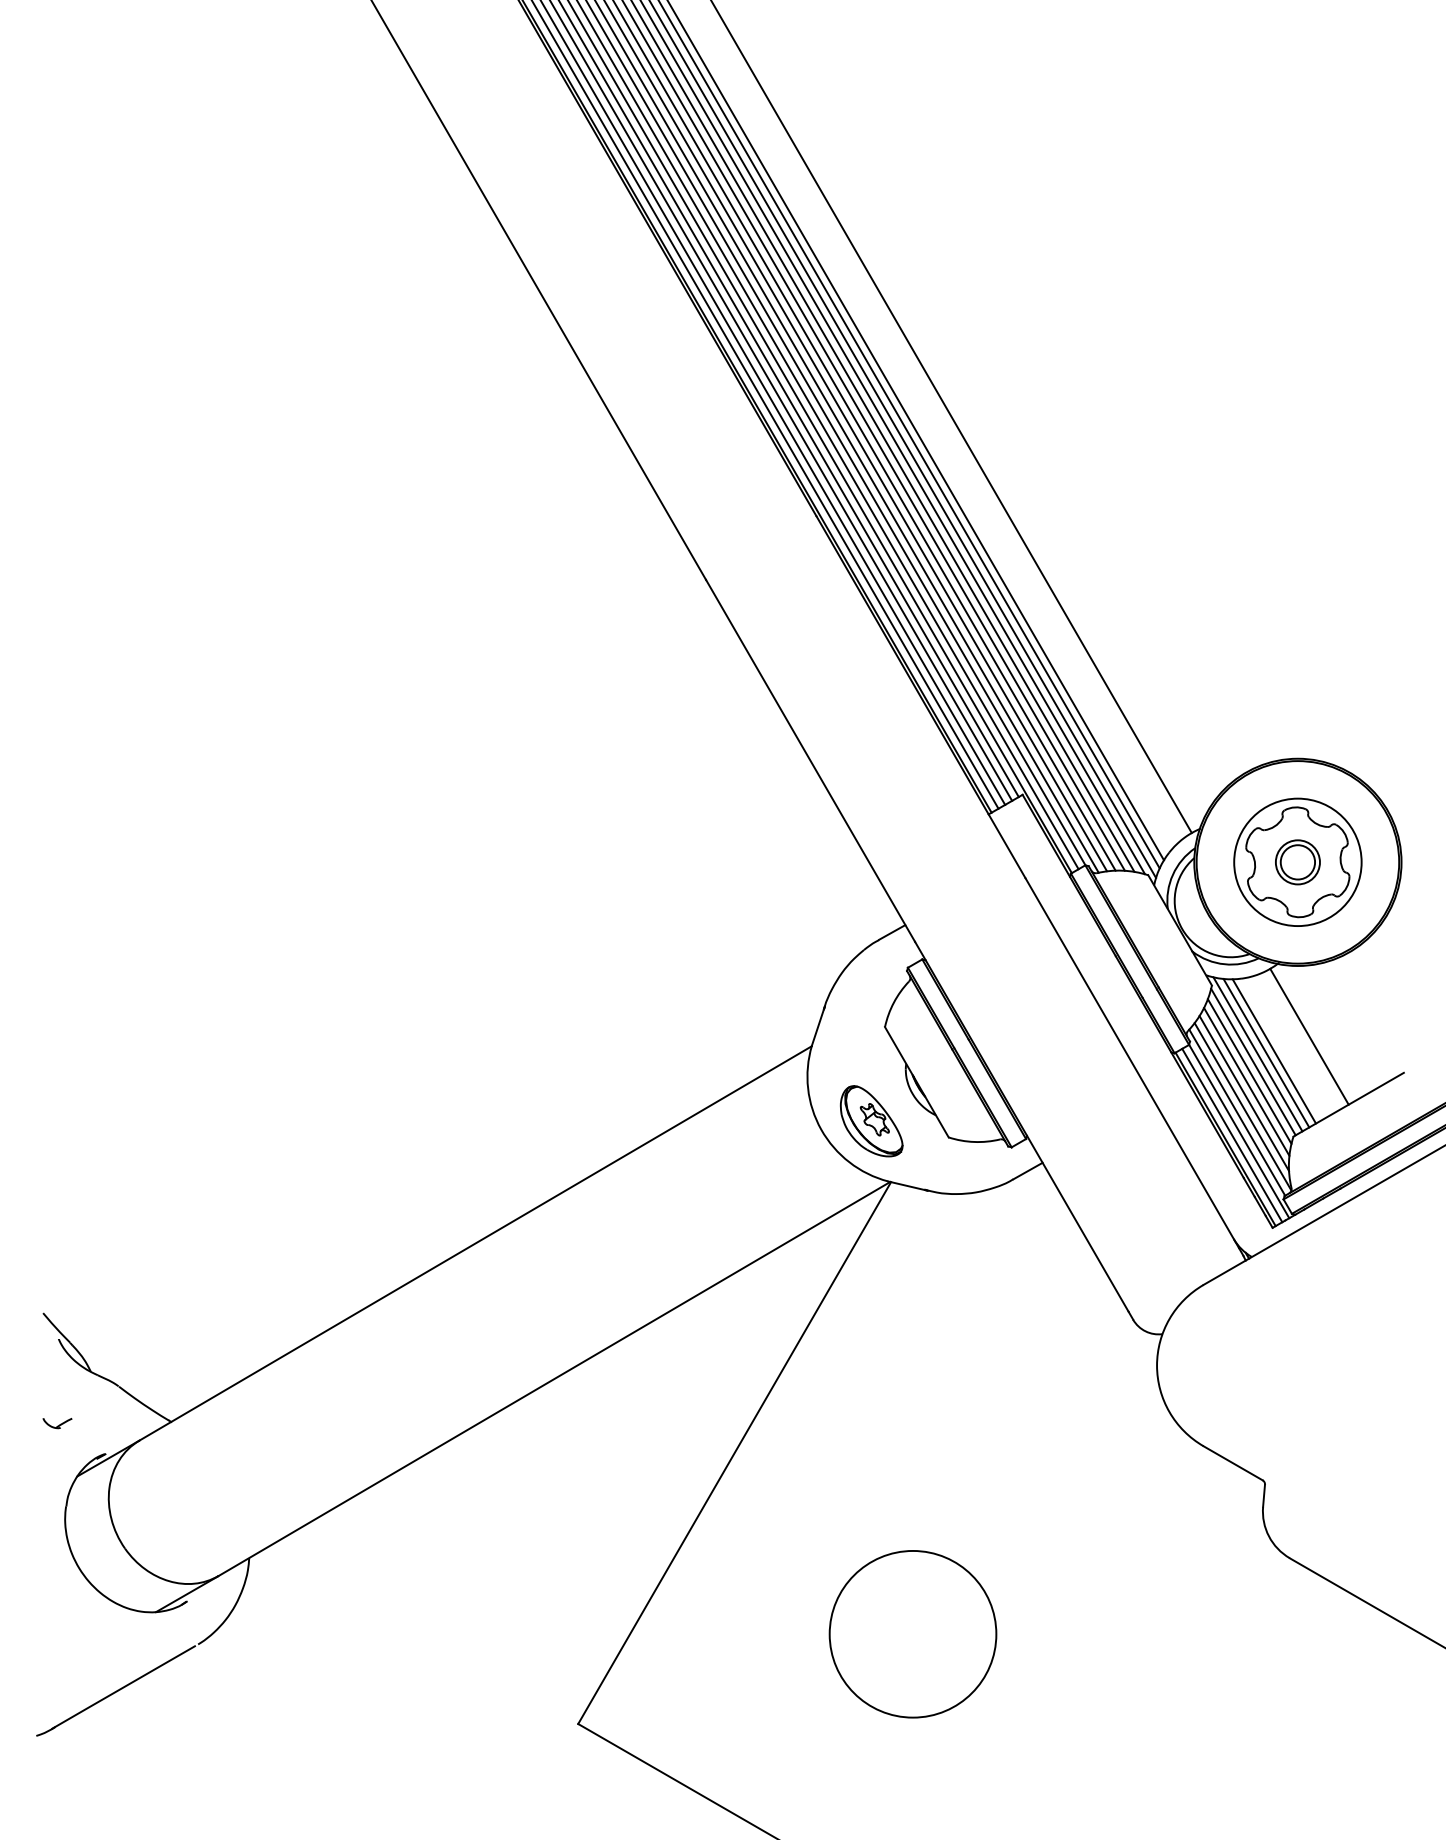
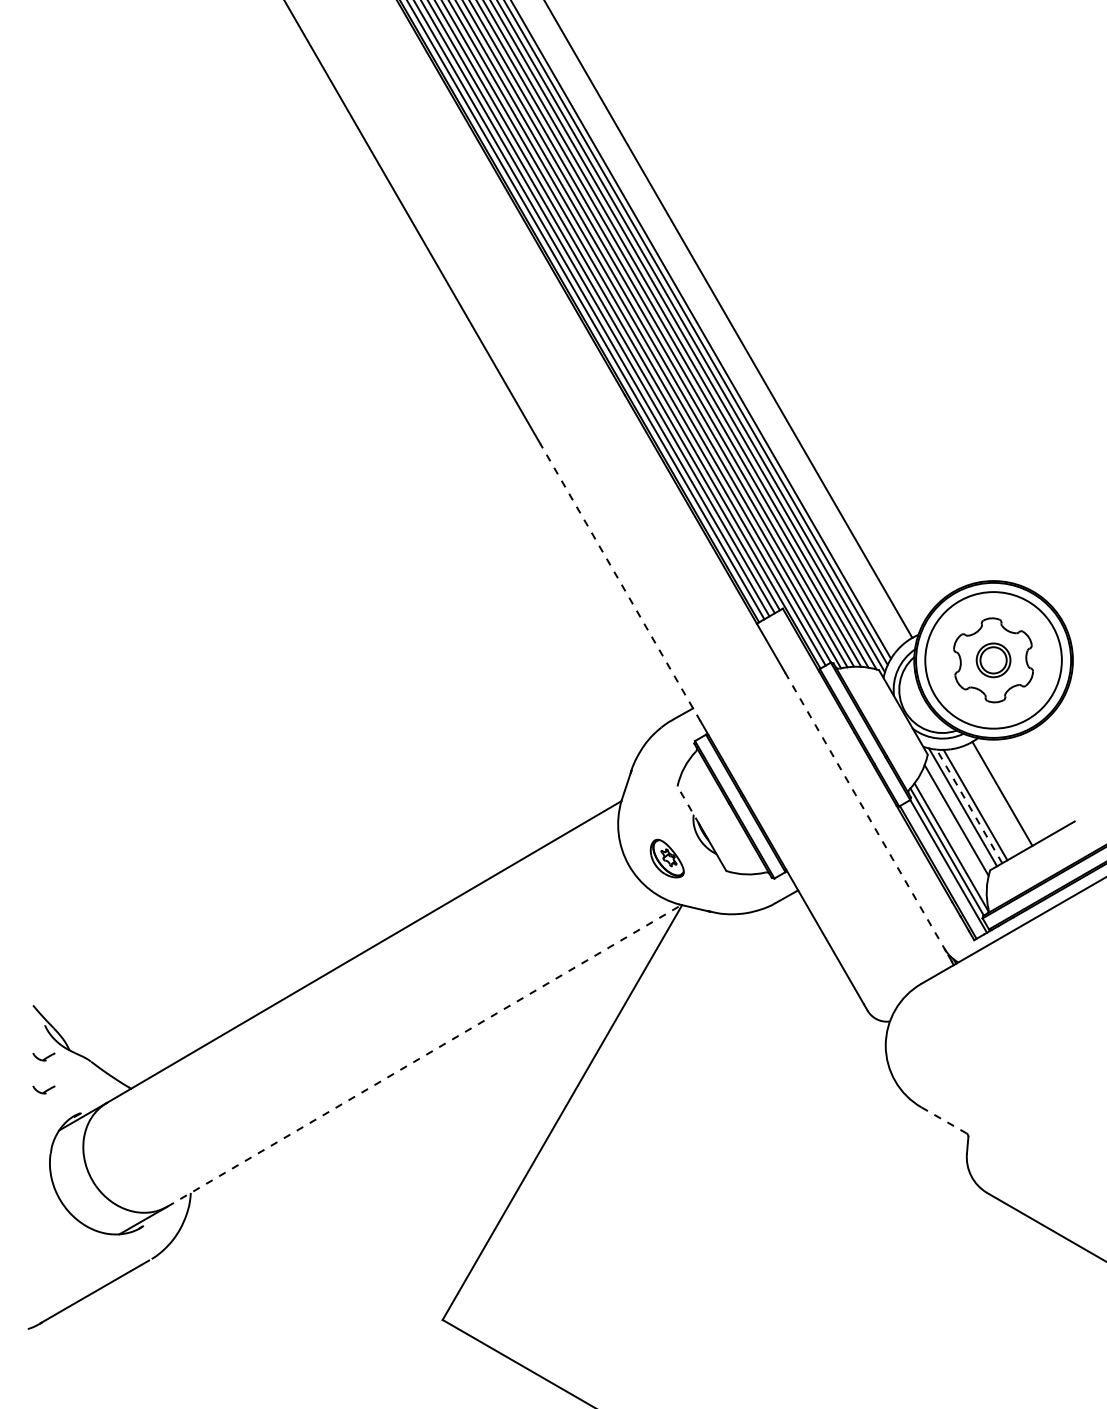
line: (810, 760) -> (620, 582), solid -> dashed
circle: (1297, 862) -> (993, 660), size x1.4
line: (899, 1051) -> (688, 805), solid -> dashed
line: (1266, 1053) -> (969, 806), solid -> dashed
line: (1253, 1061) -> (959, 812), removed
line: (1132, 1063) -> (866, 814), solid -> dashed
line: (1246, 1081) -> (954, 828), removed
line: (1243, 1093) -> (951, 837), removed
part: (871, 1121) -> (667, 858), size x0.7
line: (1232, 1135) -> (943, 869), removed
line: (554, 1378) -> (424, 1055), solid -> dashed
part: (57, 1380) -> (44, 1057), added
line: (1233, 1463) -> (944, 1120), solid -> dashed
circle: (912, 1634) -> (698, 1251), removed

